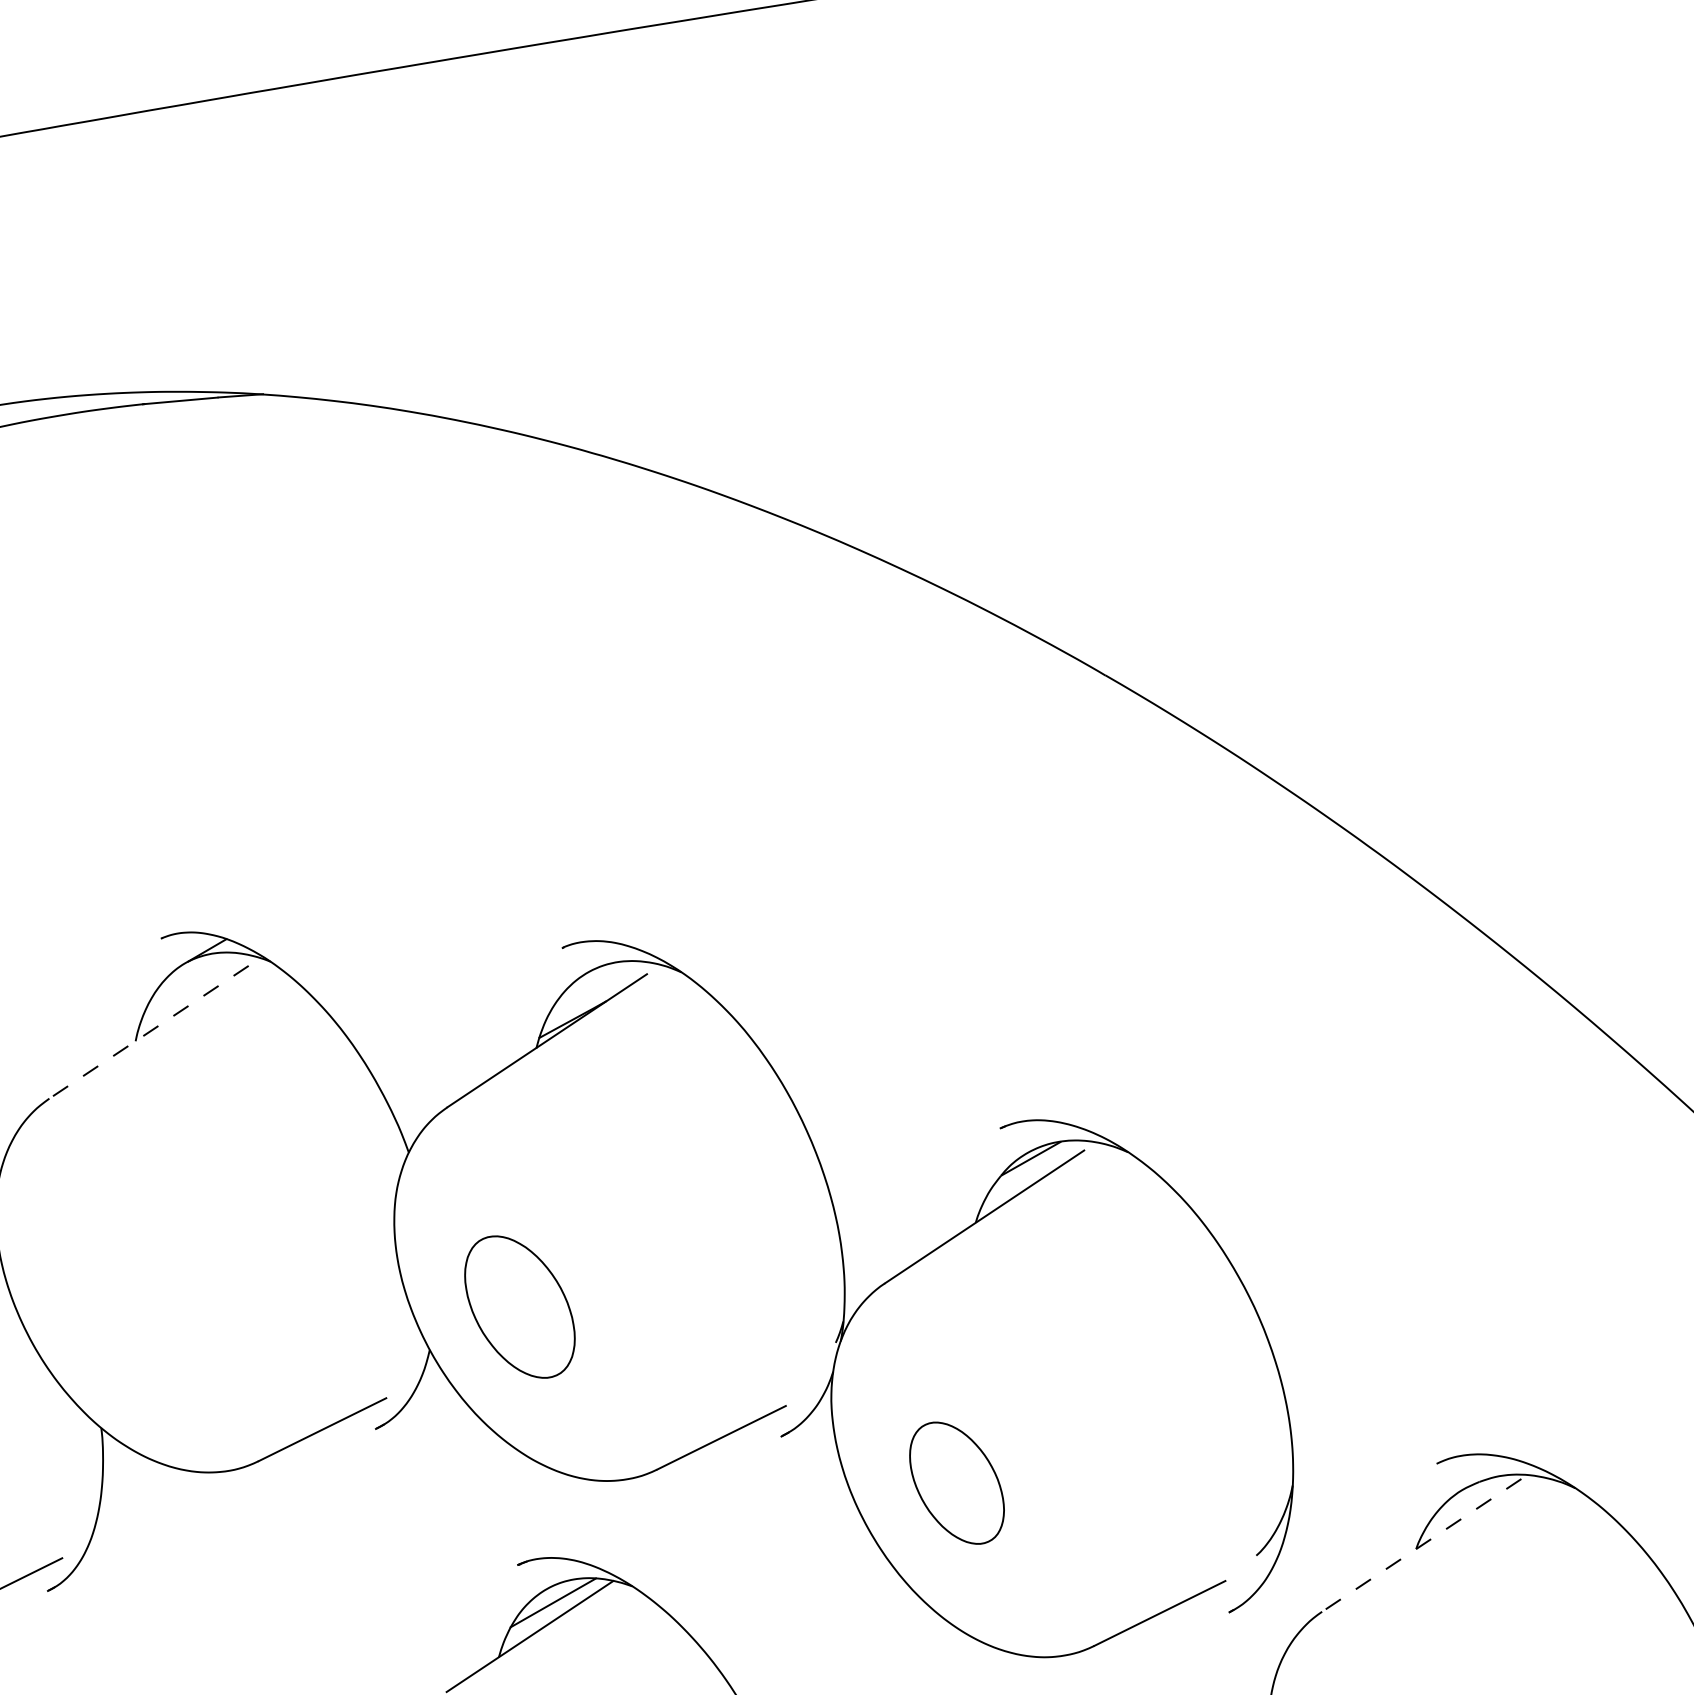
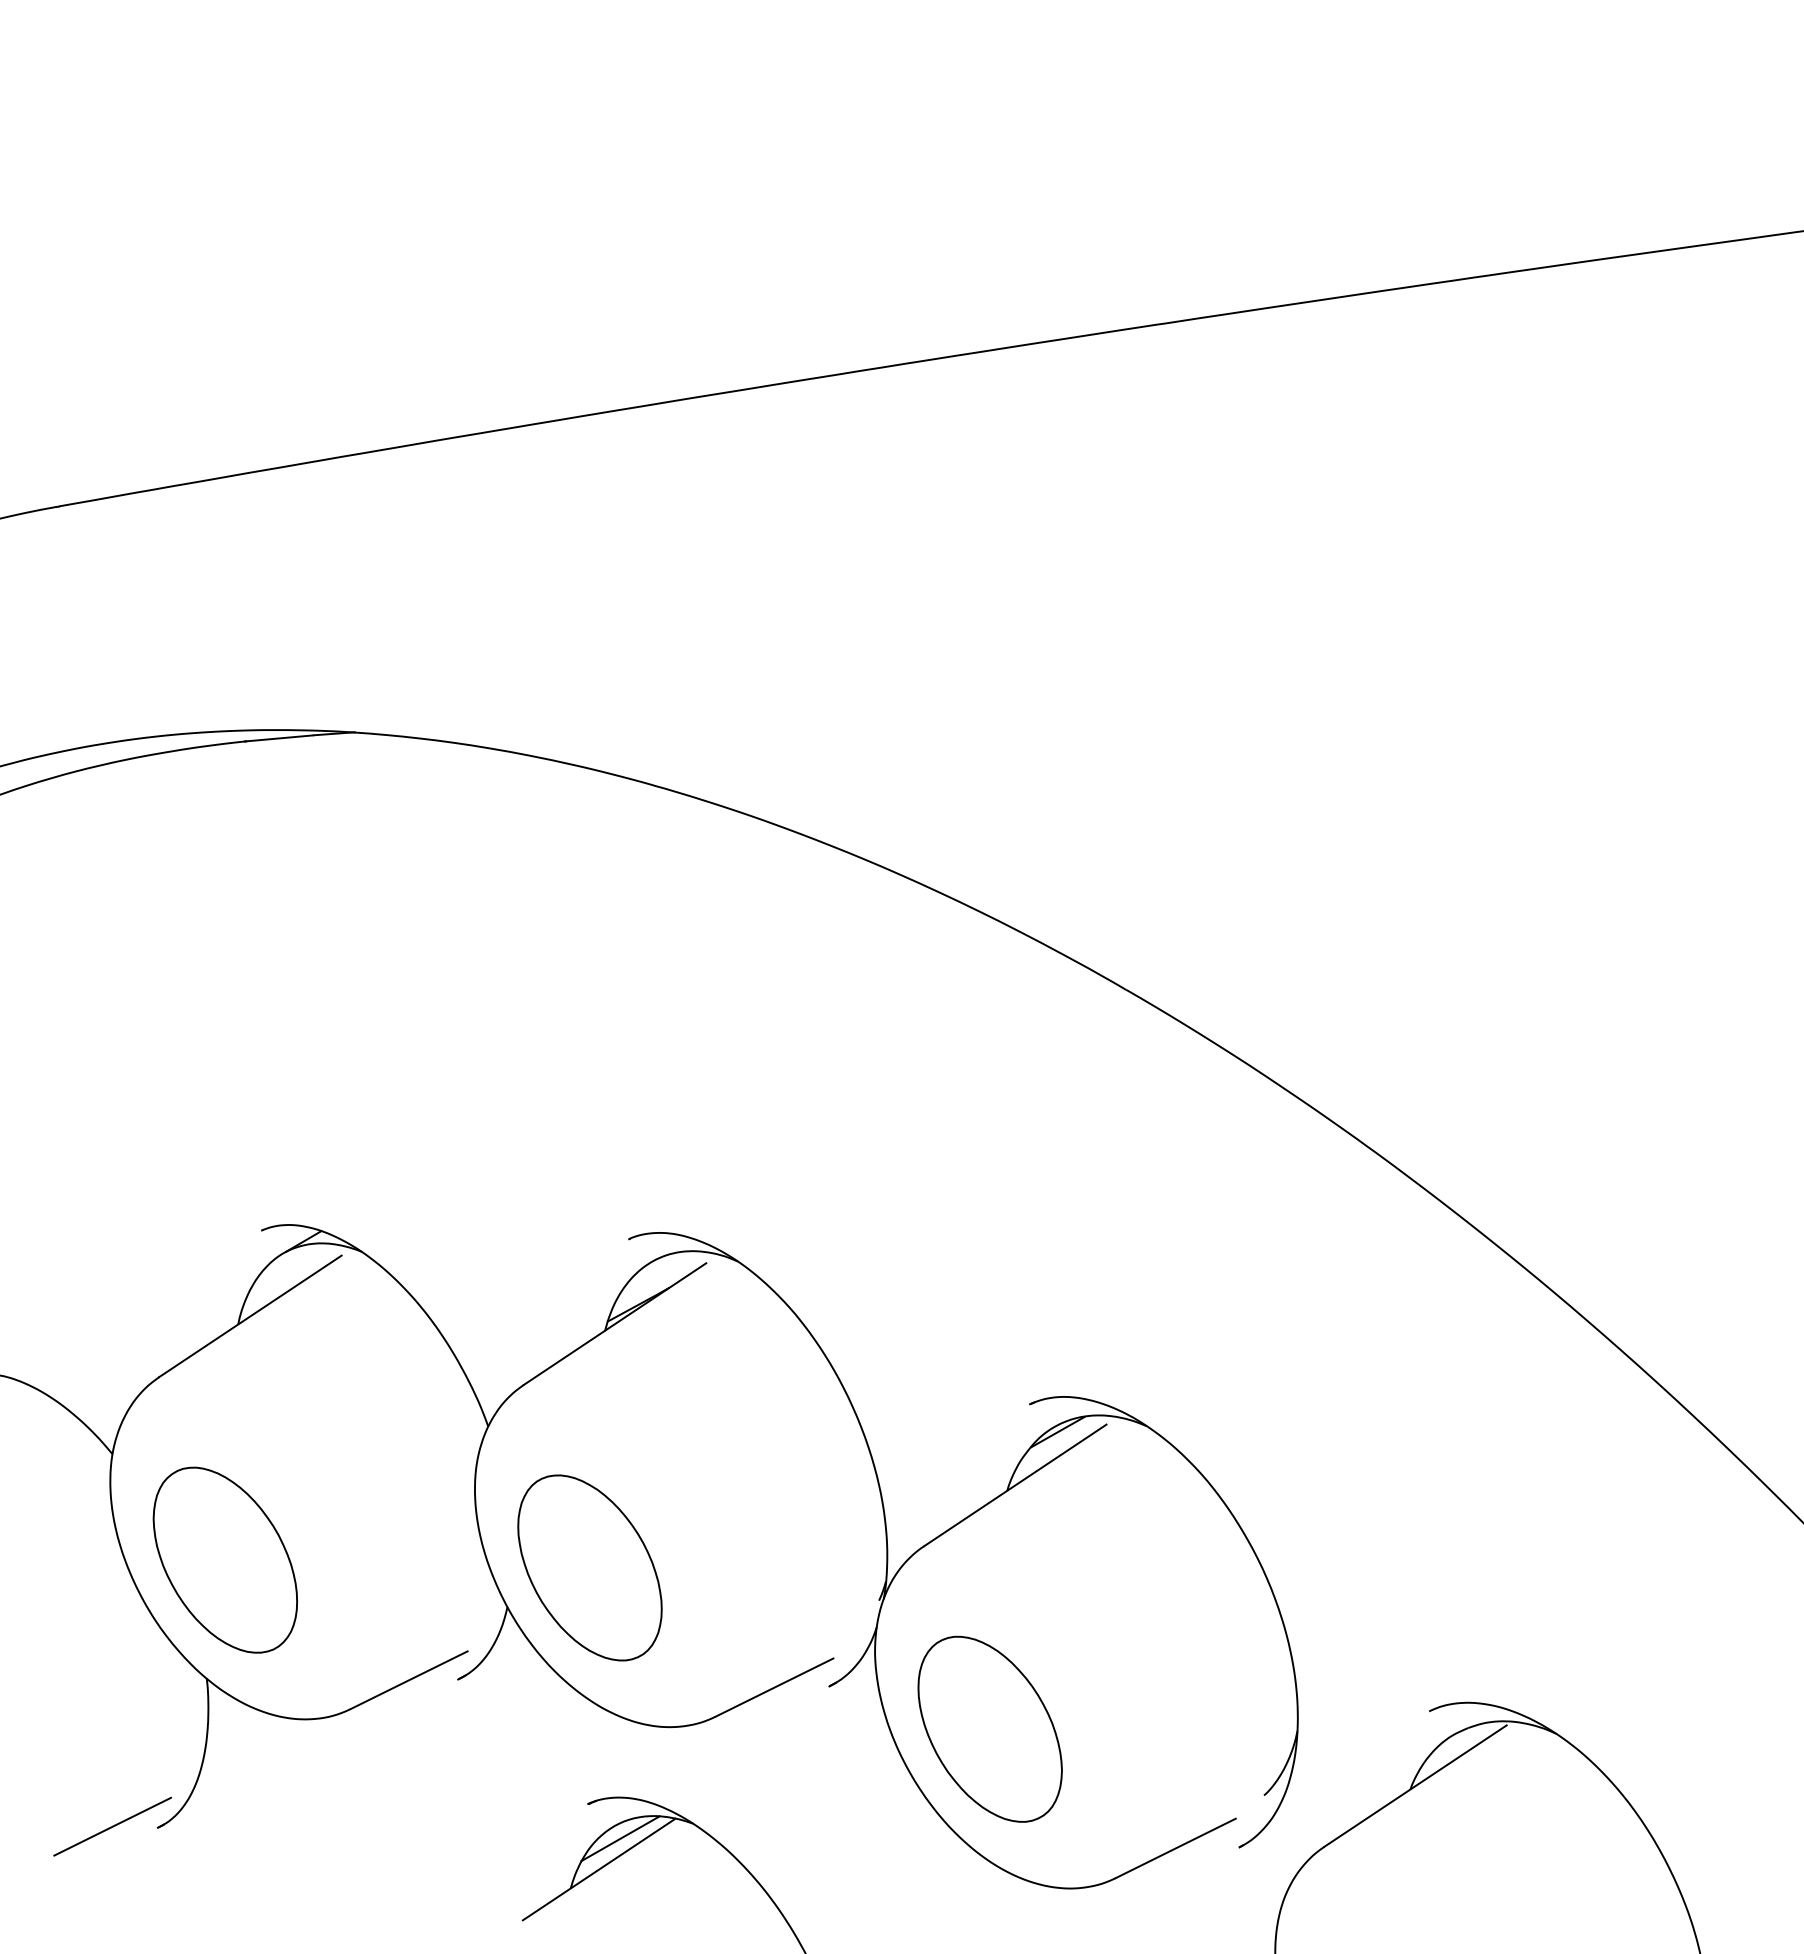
line: (149, 1032) -> (250, 1316), dashed -> solid
part: (120, 1297) -> (224, 1559), added
part: (519, 1306) -> (589, 1567), size x1.43
part: (956, 1482) -> (989, 1728), size x1.67
line: (1421, 1545) -> (1415, 1786), dashed -> solid

